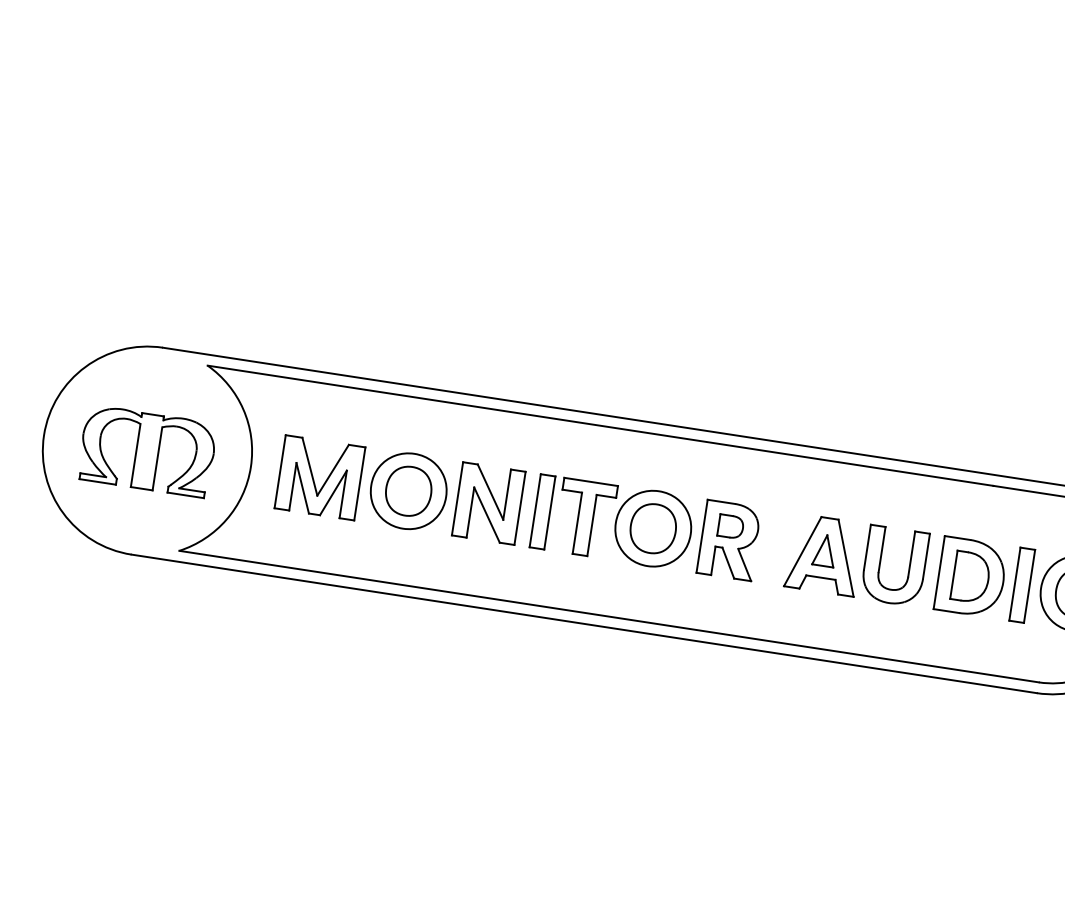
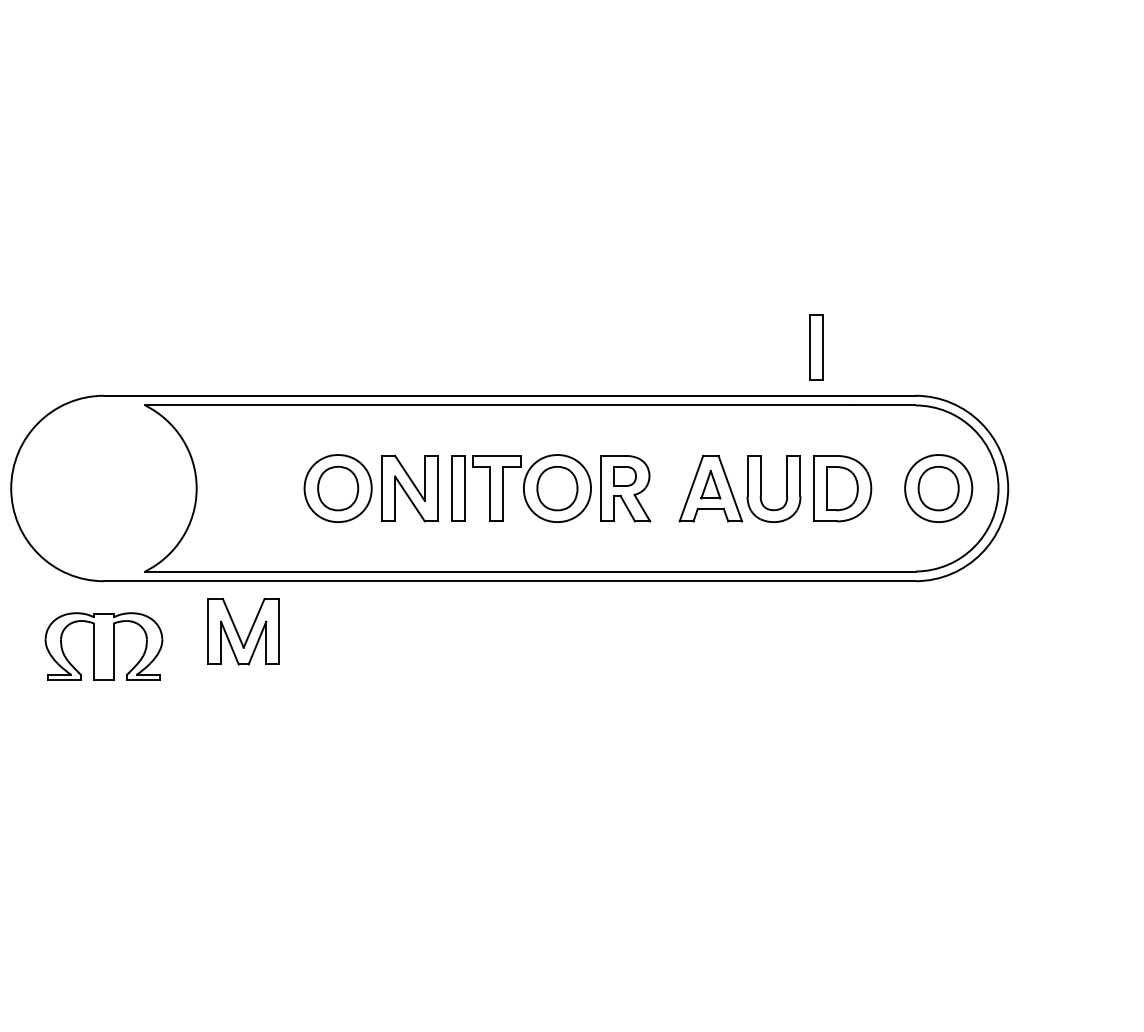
part: (146, 451) -> (103, 646), moved
part: (319, 477) -> (243, 631), moved
part: (1022, 585) -> (816, 347), moved

